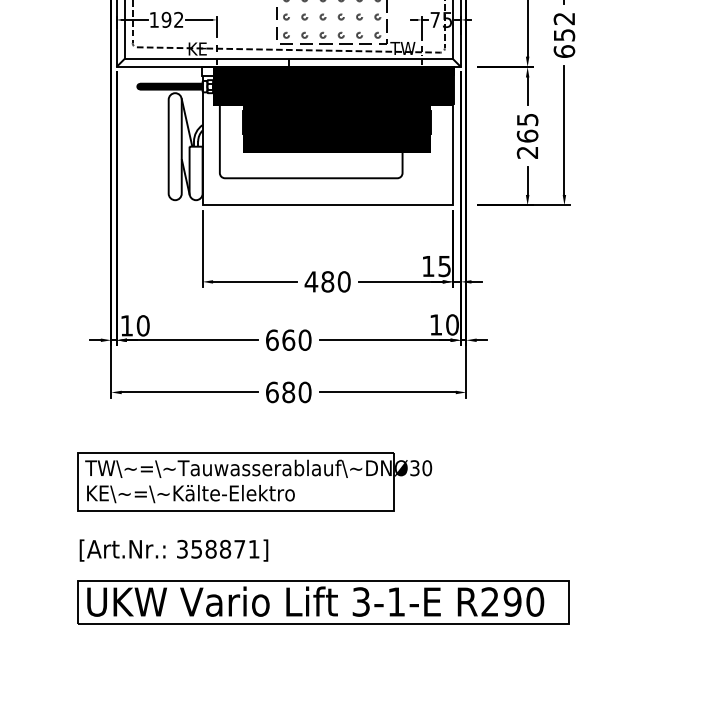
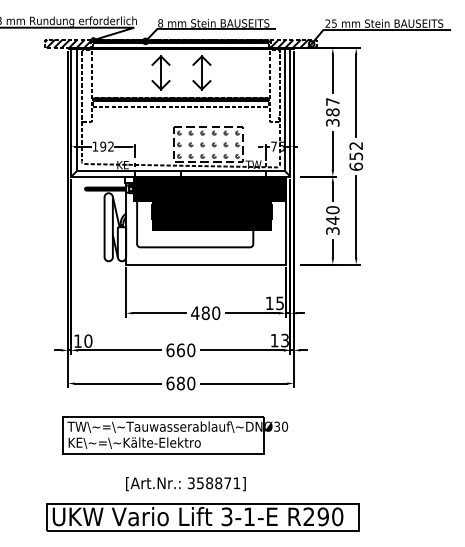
text: (527, 136) -> (332, 220), 265 -> 340
text: (451, 324) -> (284, 340), 10 -> 13
part: (255, 481) -> (175, 435), moved
text: (173, 551) -> (185, 484), moved

